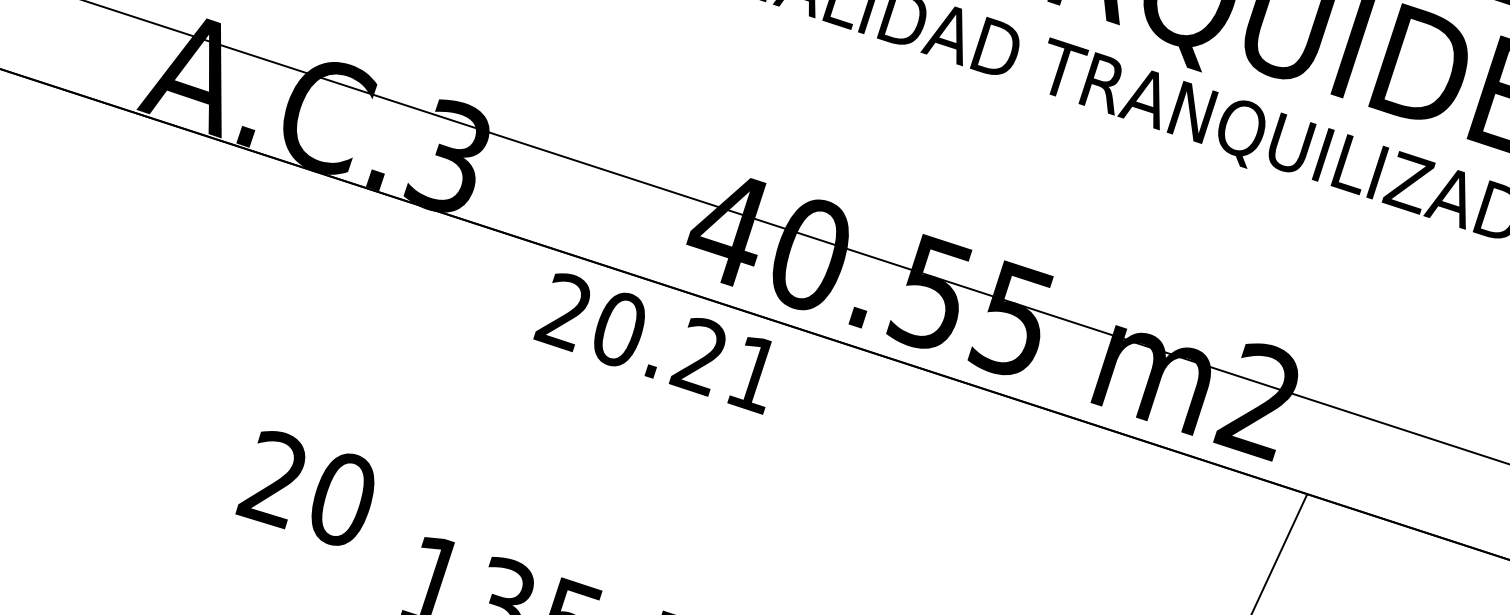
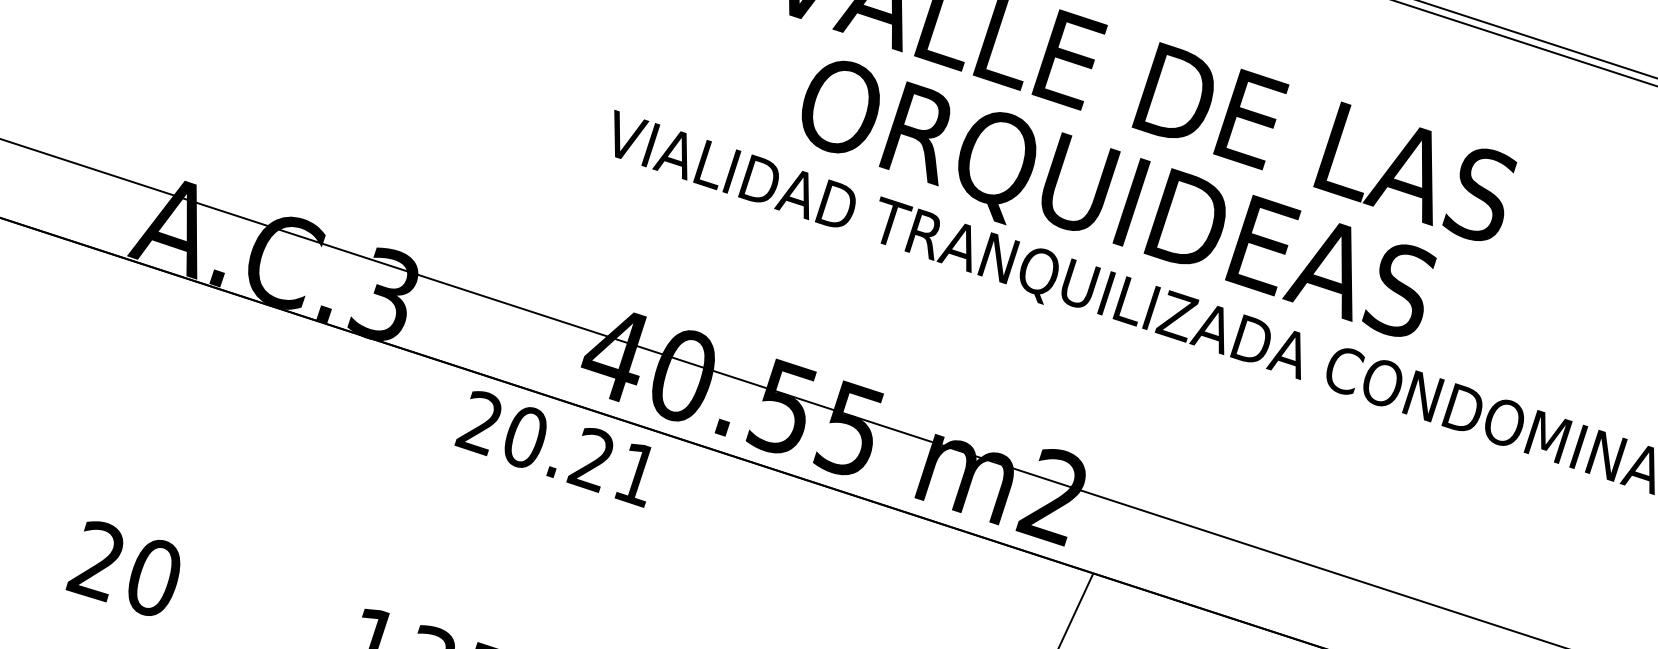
text: (304, 488) -> (122, 568), moved

